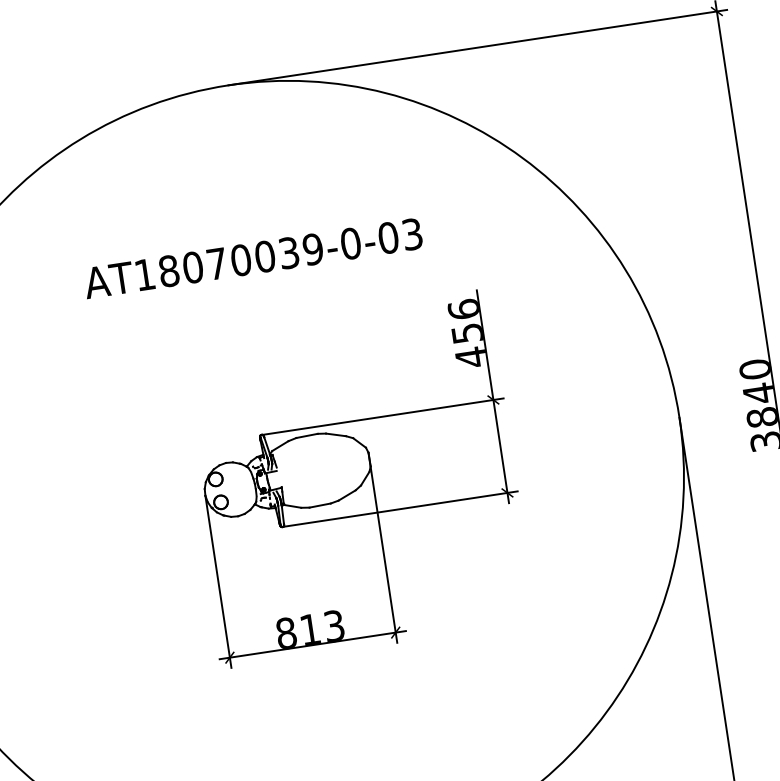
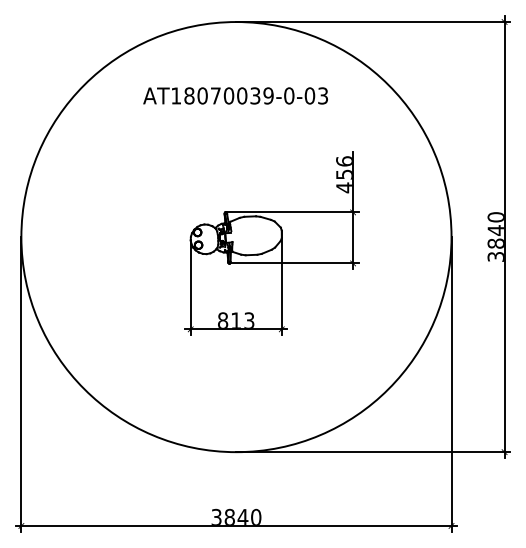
text: (252, 257) -> (235, 95), moved

